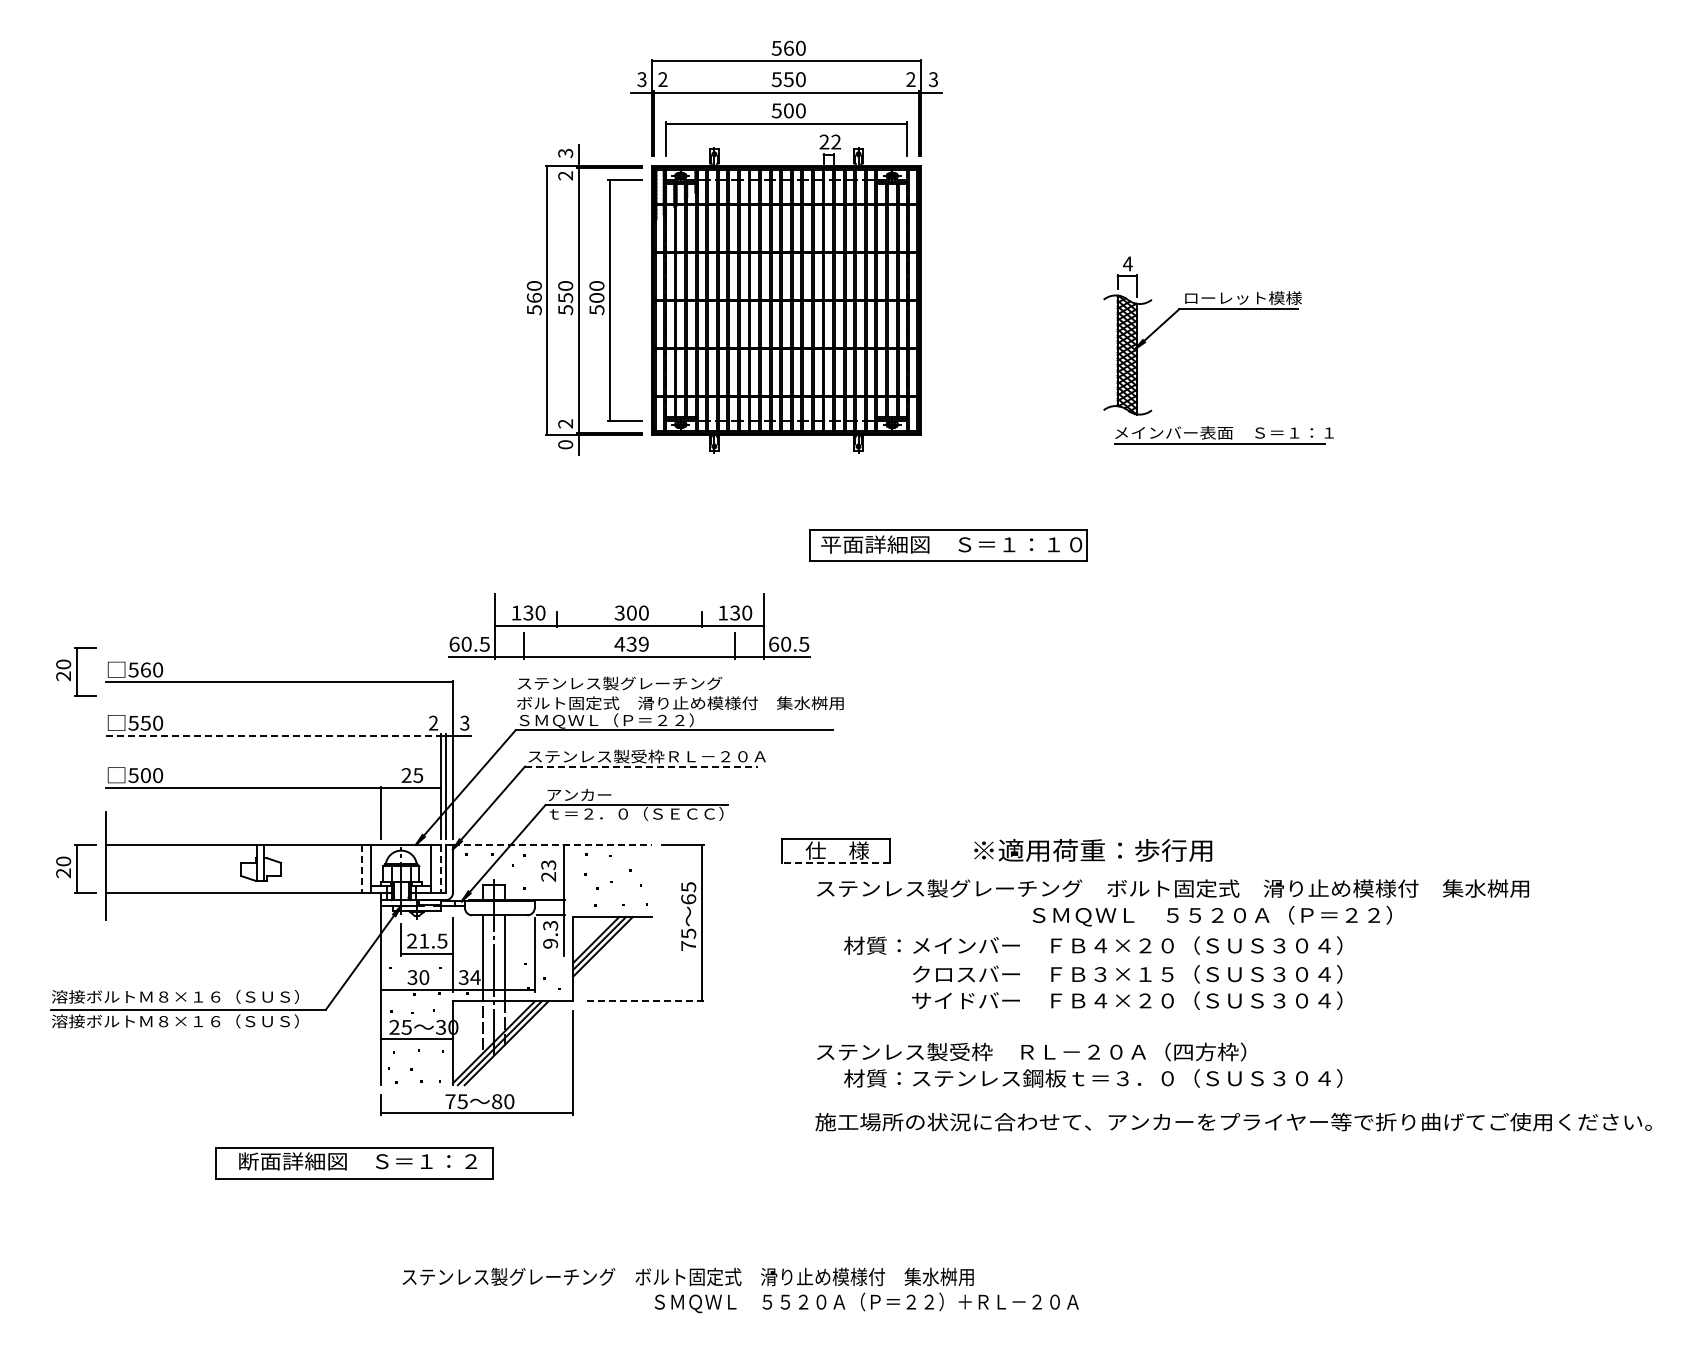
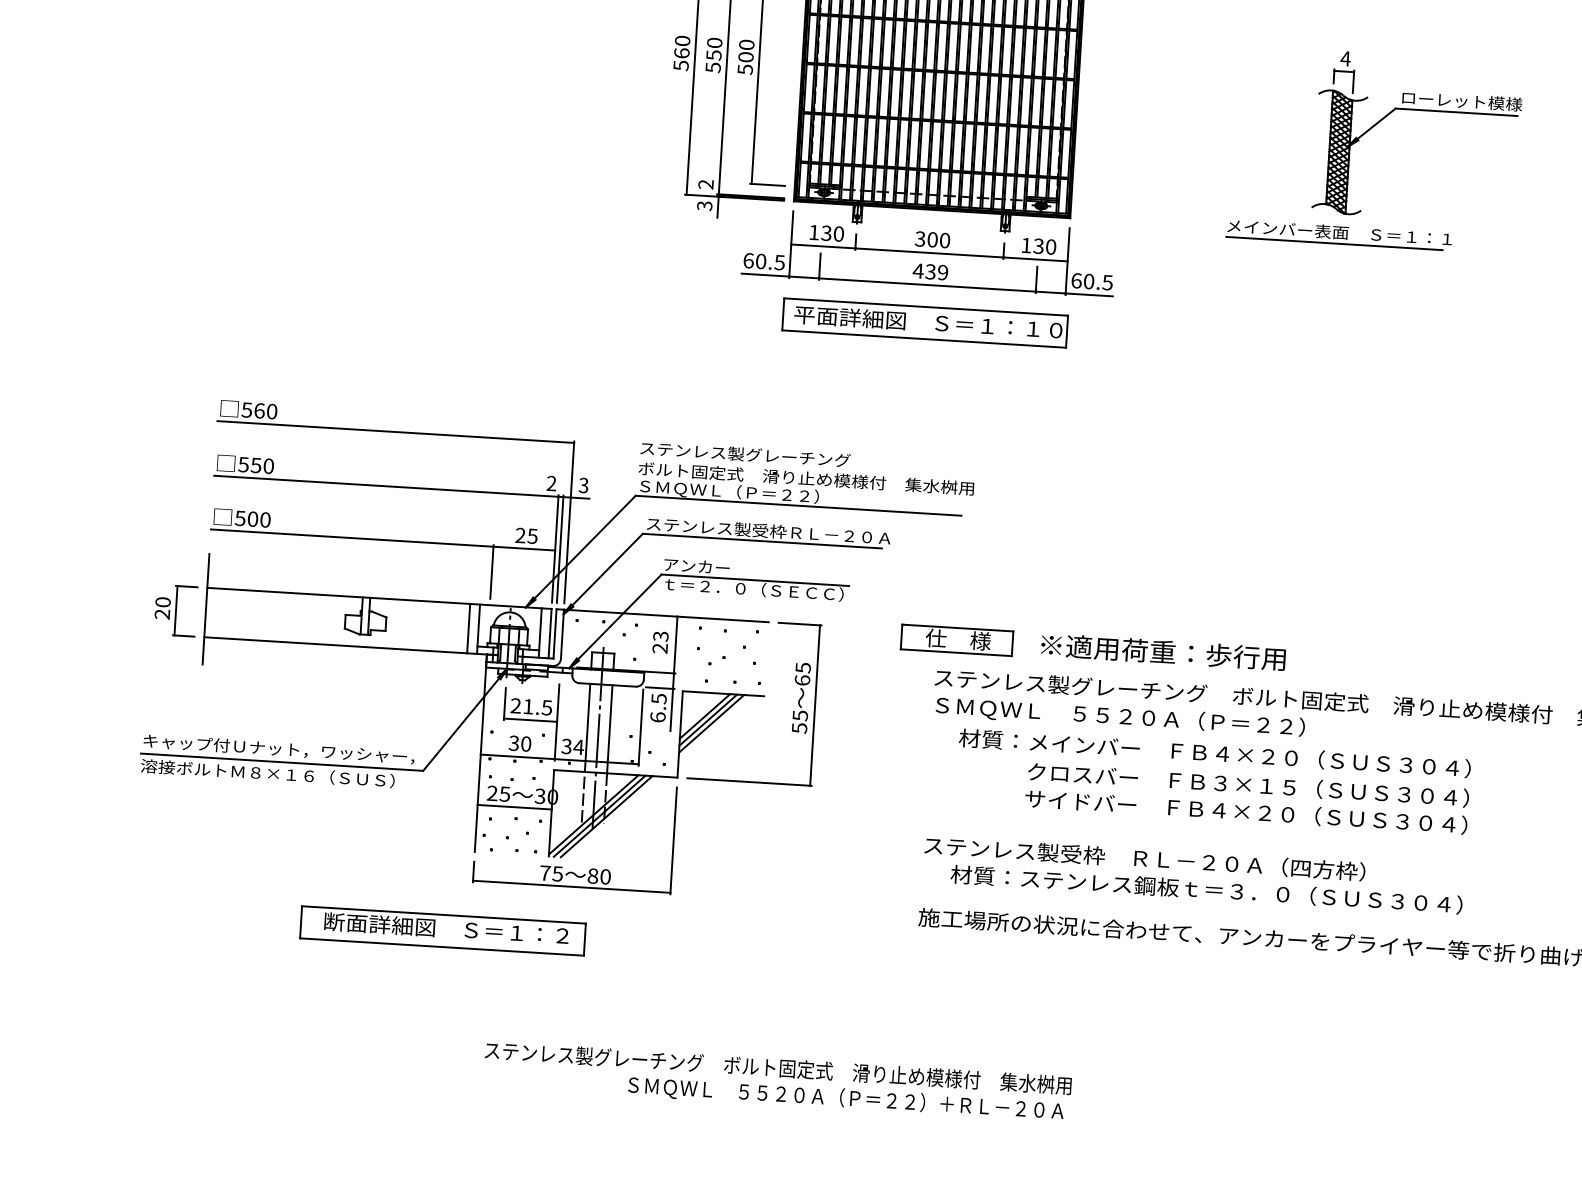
part: (1202, 309) -> (1419, 110), moved
part: (1223, 435) -> (1338, 235), moved
text: (565, 444) -> (704, 205), 0 -> 3
part: (948, 545) -> (925, 323), moved
part: (629, 626) -> (929, 253), moved
part: (76, 671) -> (188, 408), removed
line: (273, 735) -> (386, 486), dashed -> solid
line: (641, 766) -> (762, 541), dashed -> solid
line: (552, 844) -> (666, 615), dashed -> solid
text: (1093, 850) -> (1163, 652), moved
line: (835, 863) -> (955, 652), dashed -> solid
line: (361, 869) -> (468, 629), dashed -> solid
line: (440, 869) -> (549, 634), dashed -> solid
text: (1211, 916) -> (1119, 717), moved
text: (550, 934) -> (658, 707), 9.3 -> 6.5
text: (688, 946) -> (799, 728), 75 -> 55
text: (184, 996) -> (278, 748), 溶接ボルトＭ８×１６（ＳＵＳ） -> キャップ付Ｕナット，ワッシャー，
line: (643, 1001) -> (749, 782), dashed -> solid
text: (866, 1302) -> (845, 1098), moved

